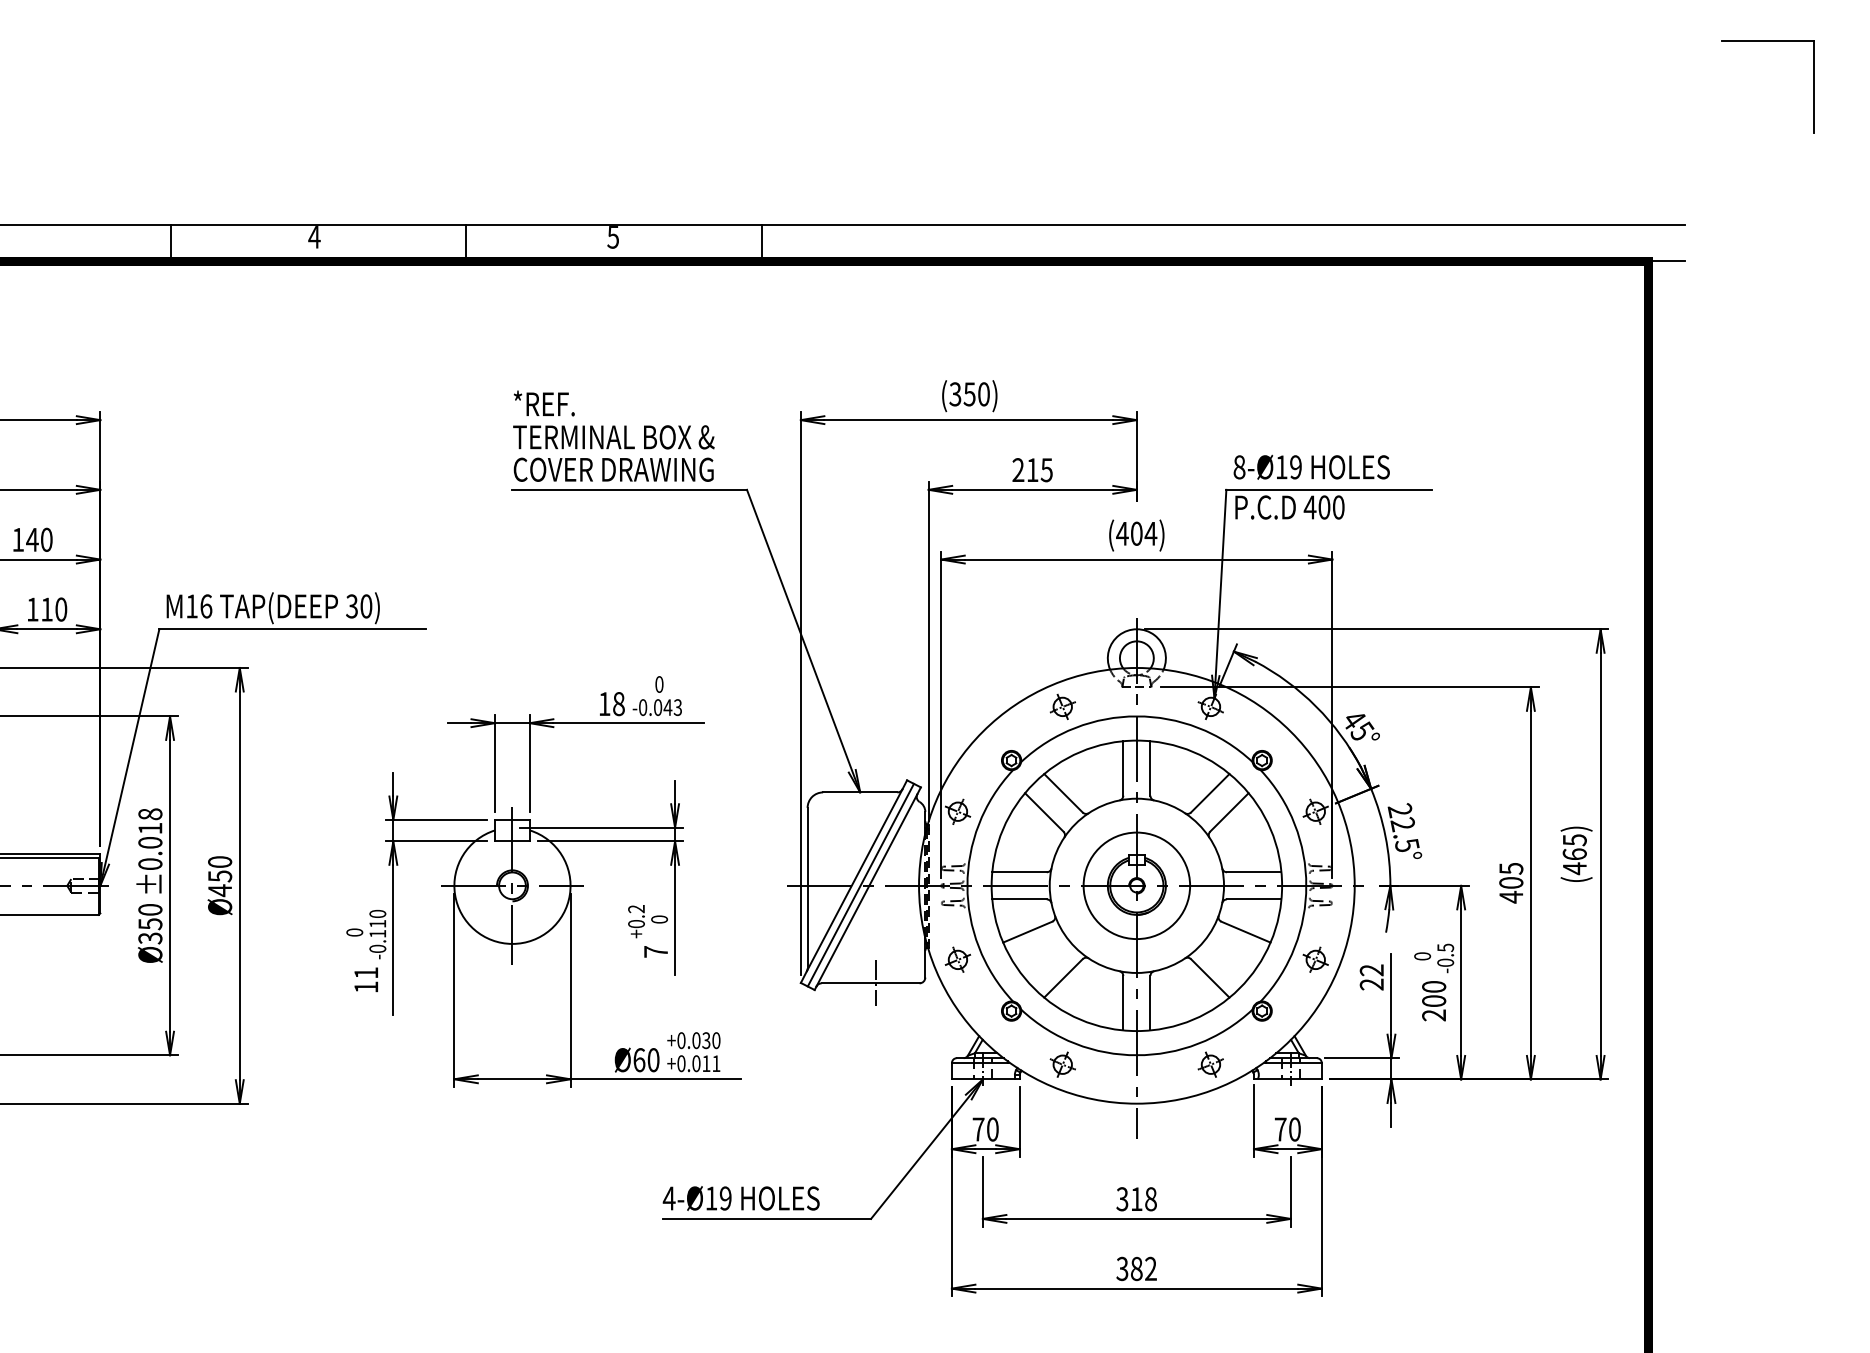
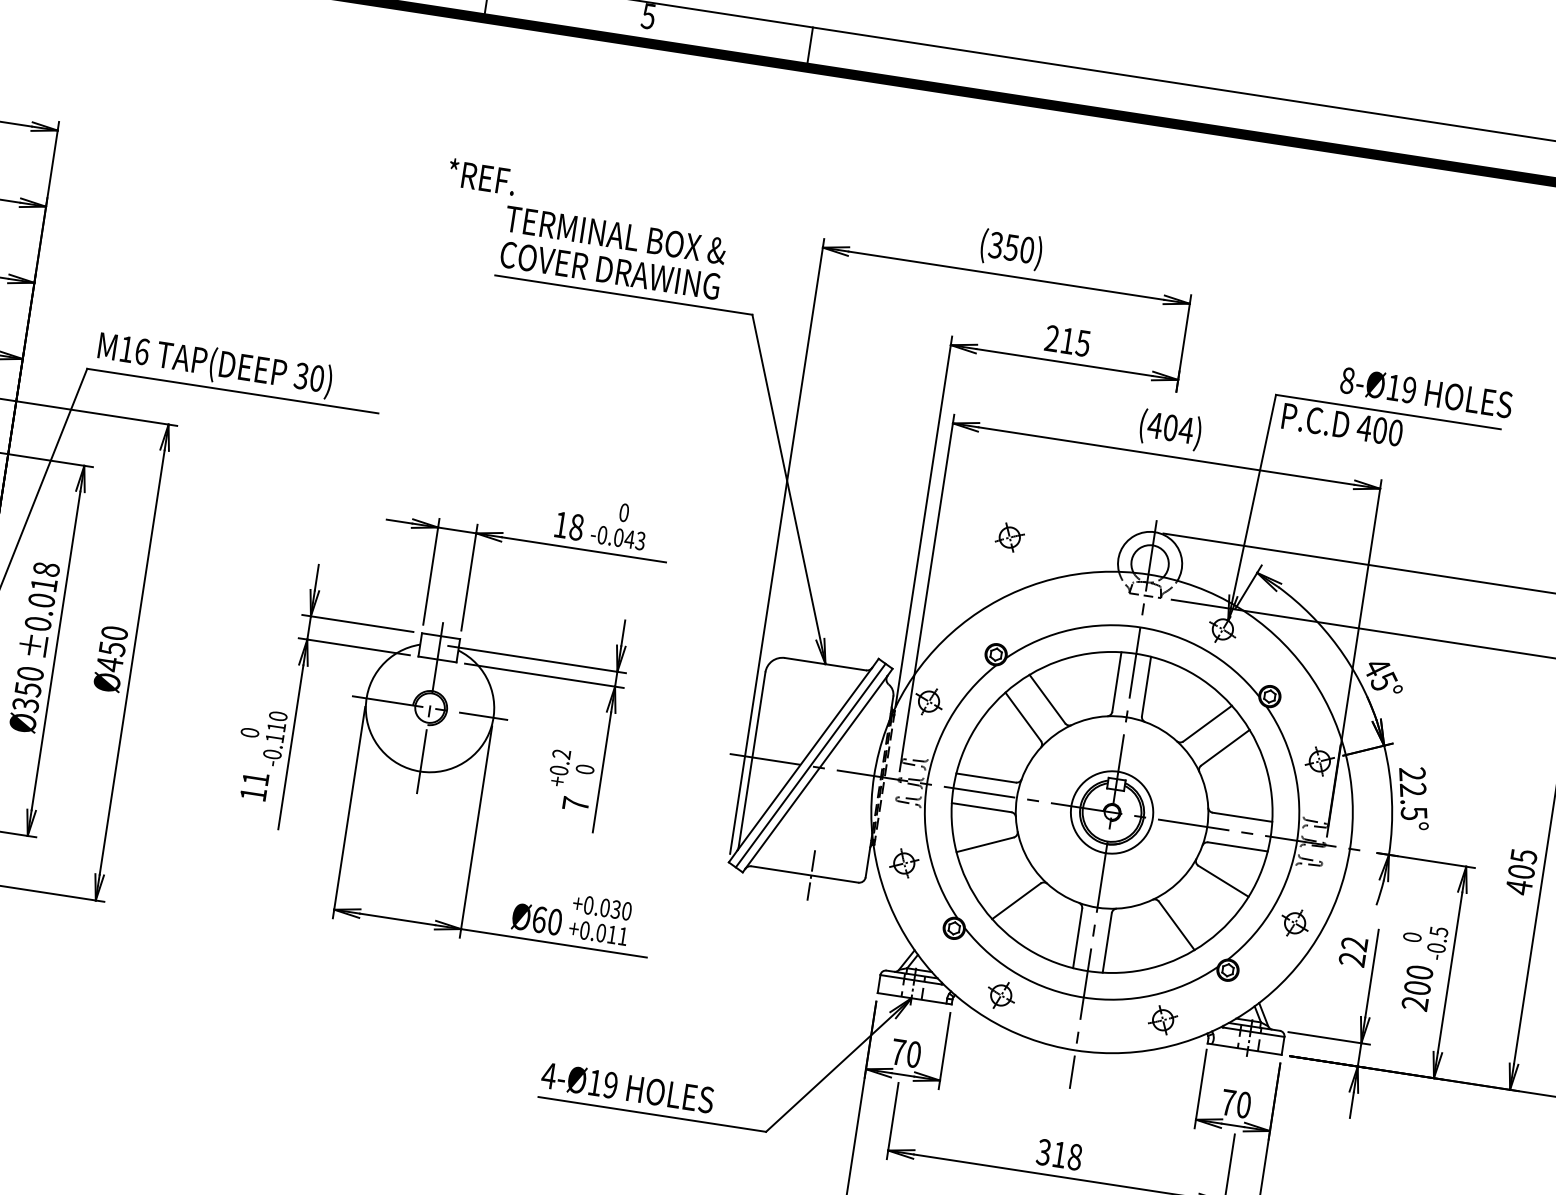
text: (543, 403) -> (481, 176), moved
text: (1311, 466) -> (1426, 391), moved
part: (1062, 706) -> (1009, 537), moved
circle: (1136, 885) -> (1111, 812), size x0.7

